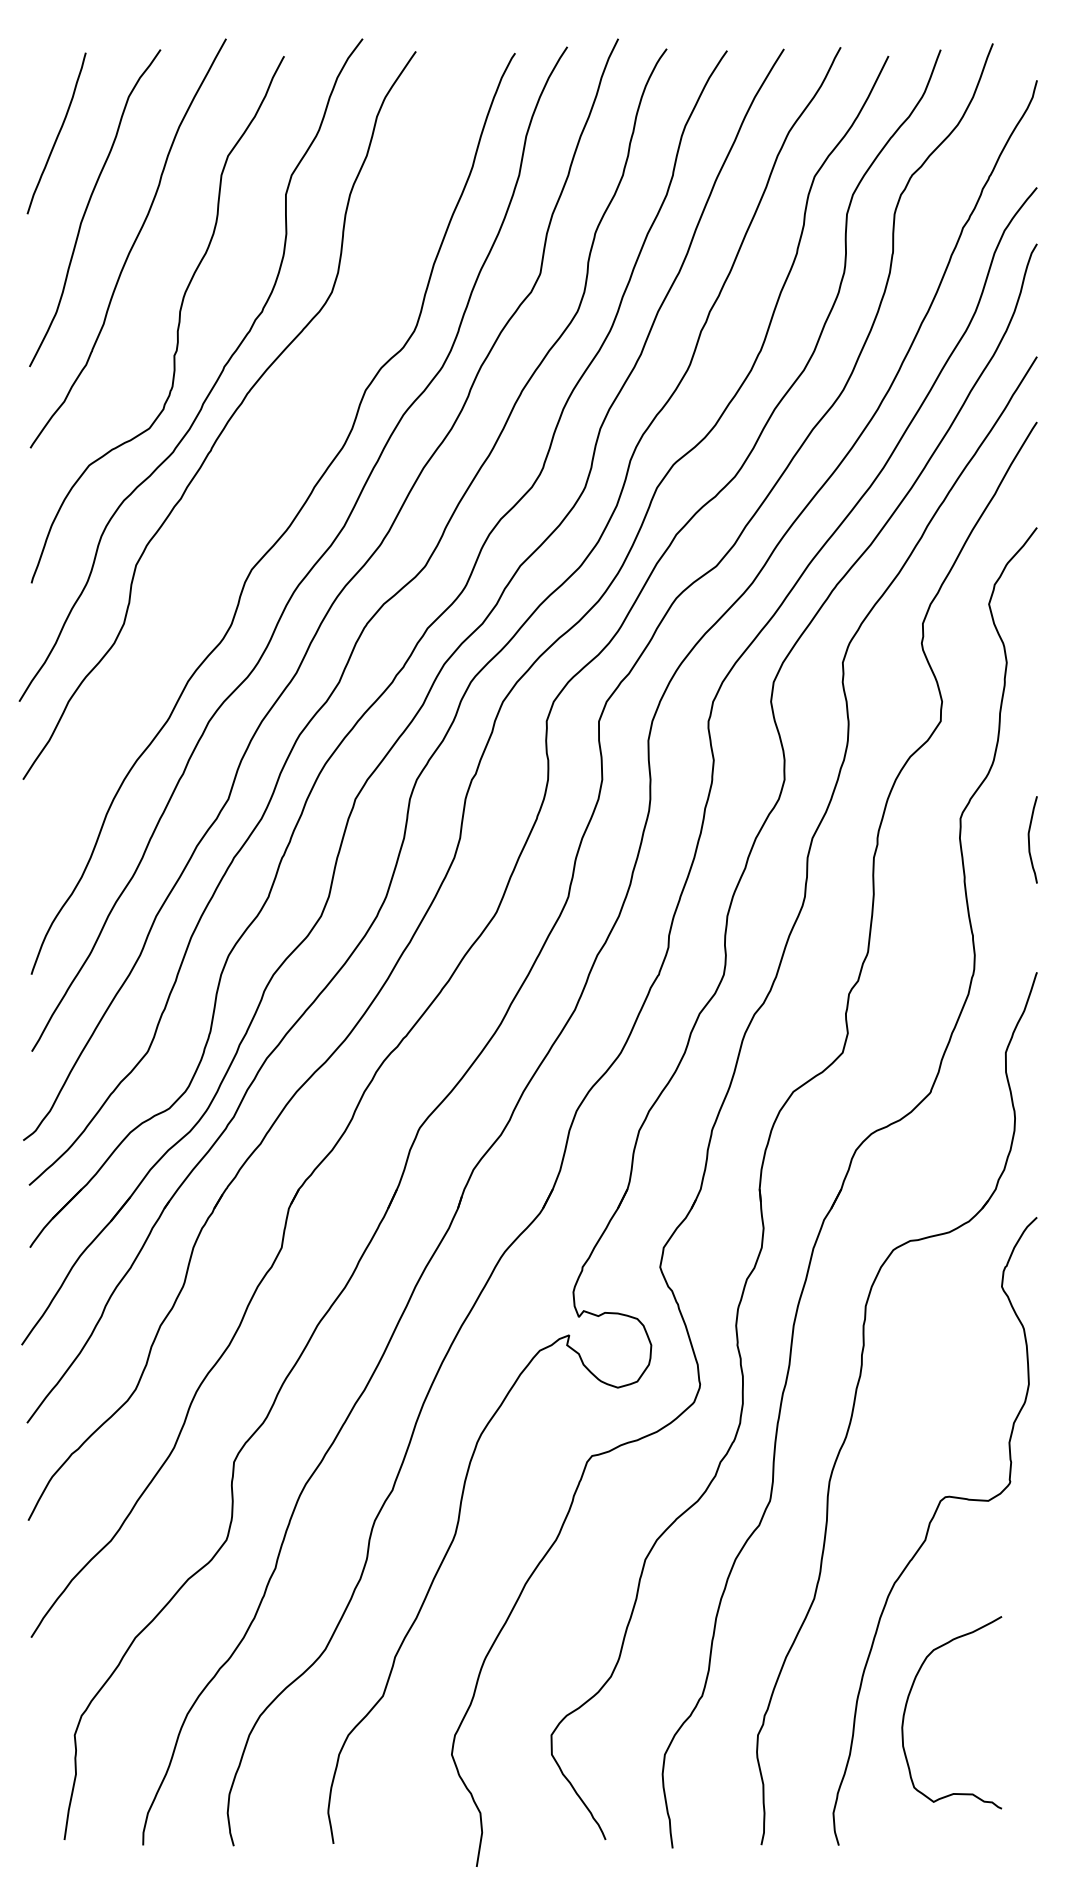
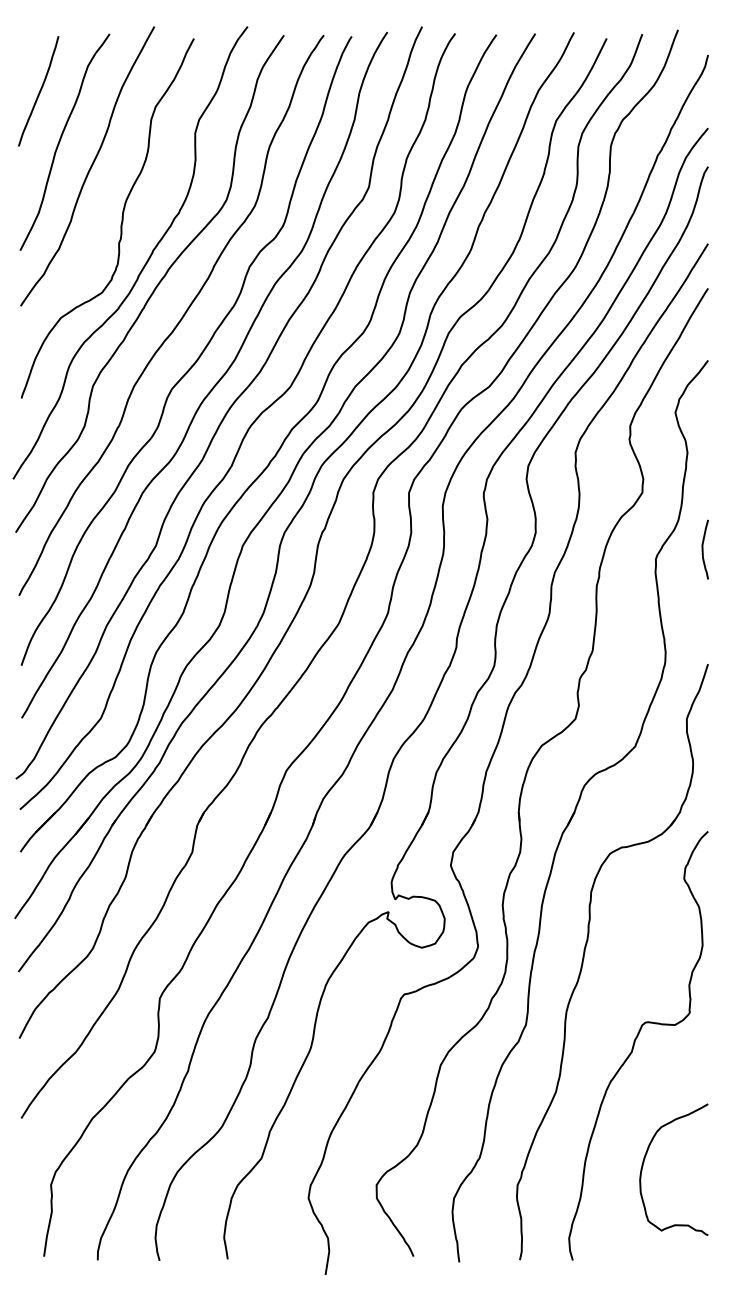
curve: (264, 466) -> (180, 318), added
curve: (1030, 839) -> (703, 549), moved
curve: (908, 1702) -> (644, 1162), moved

